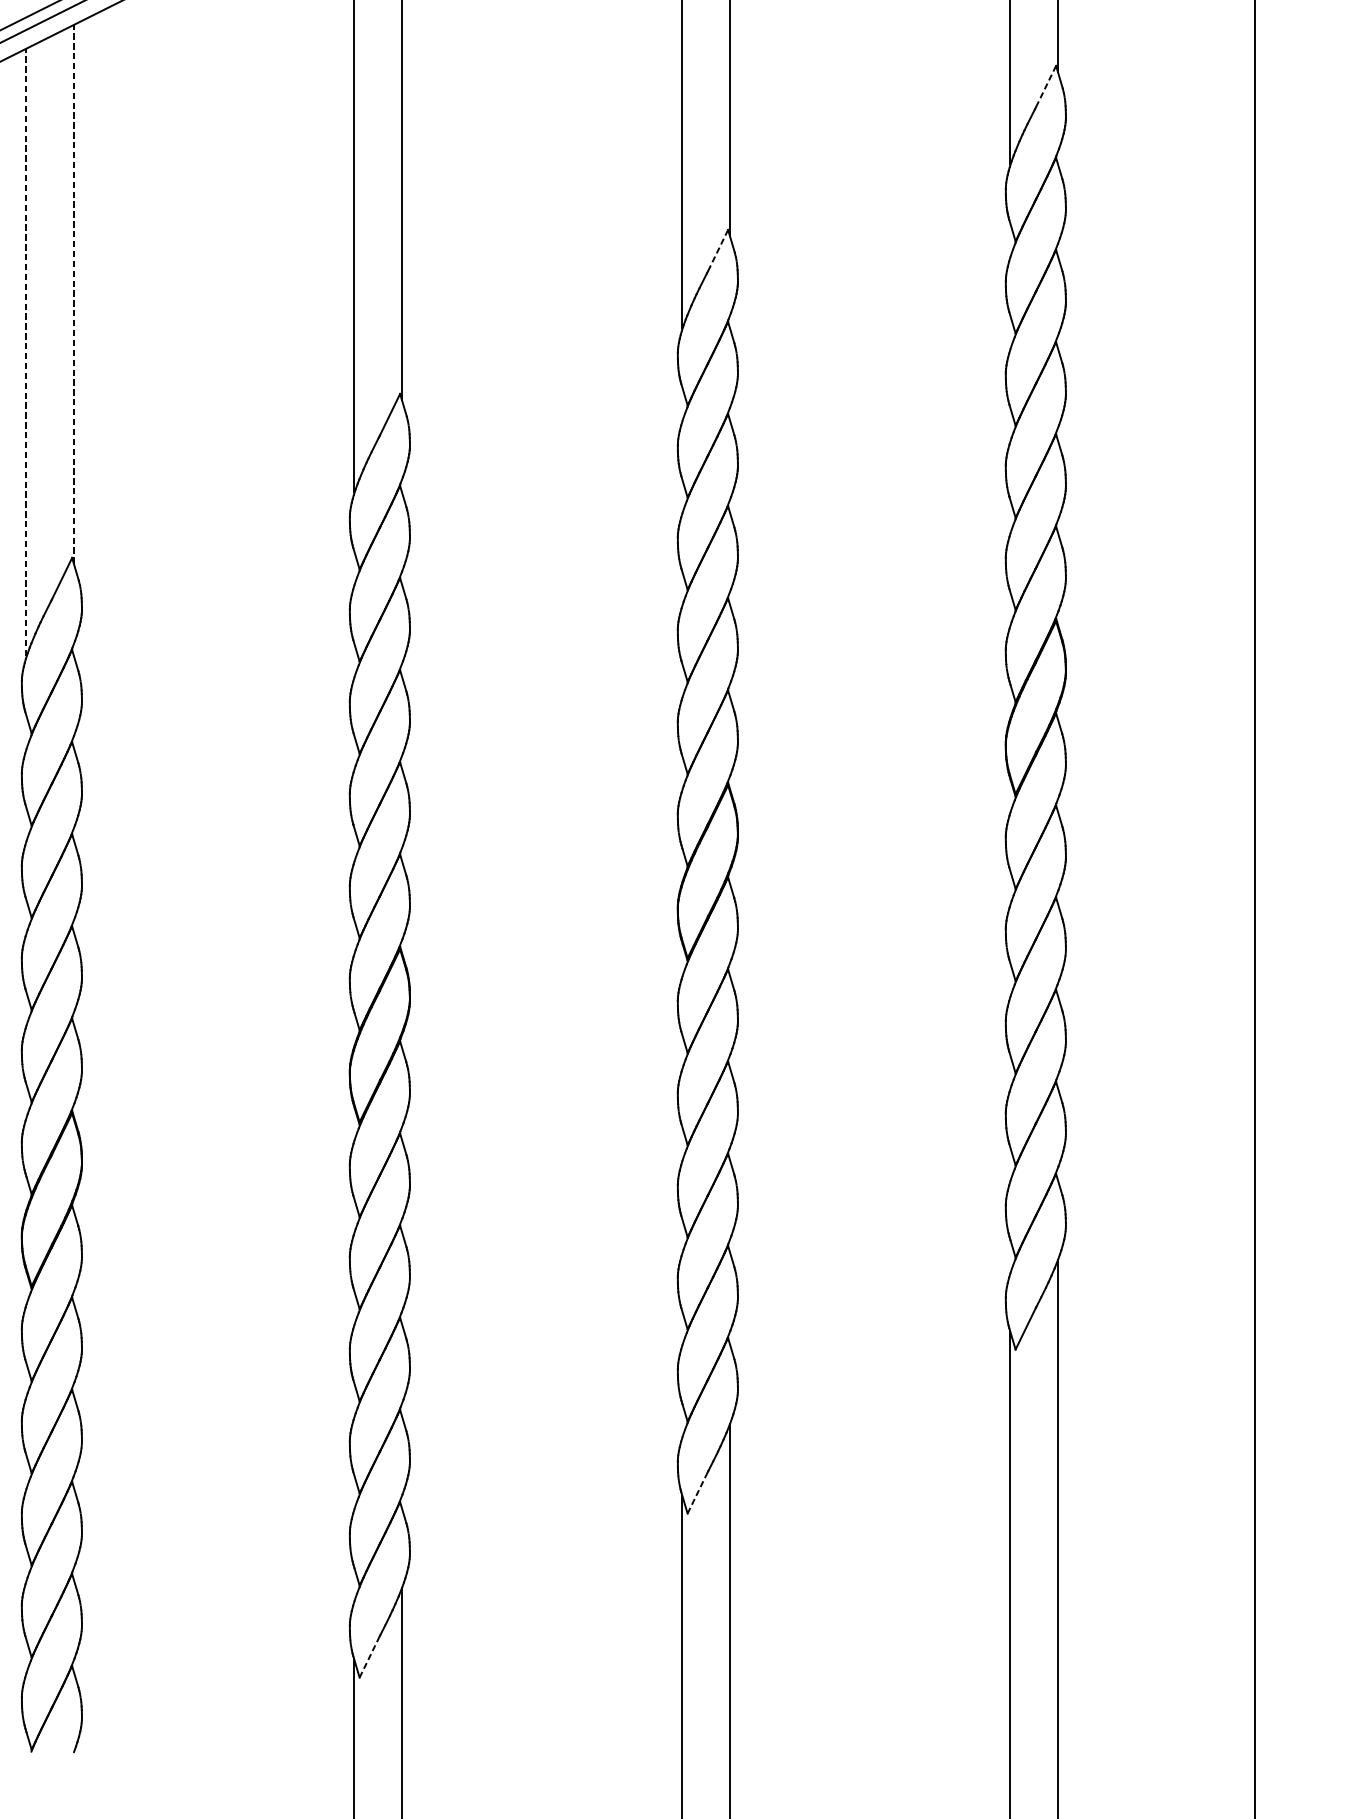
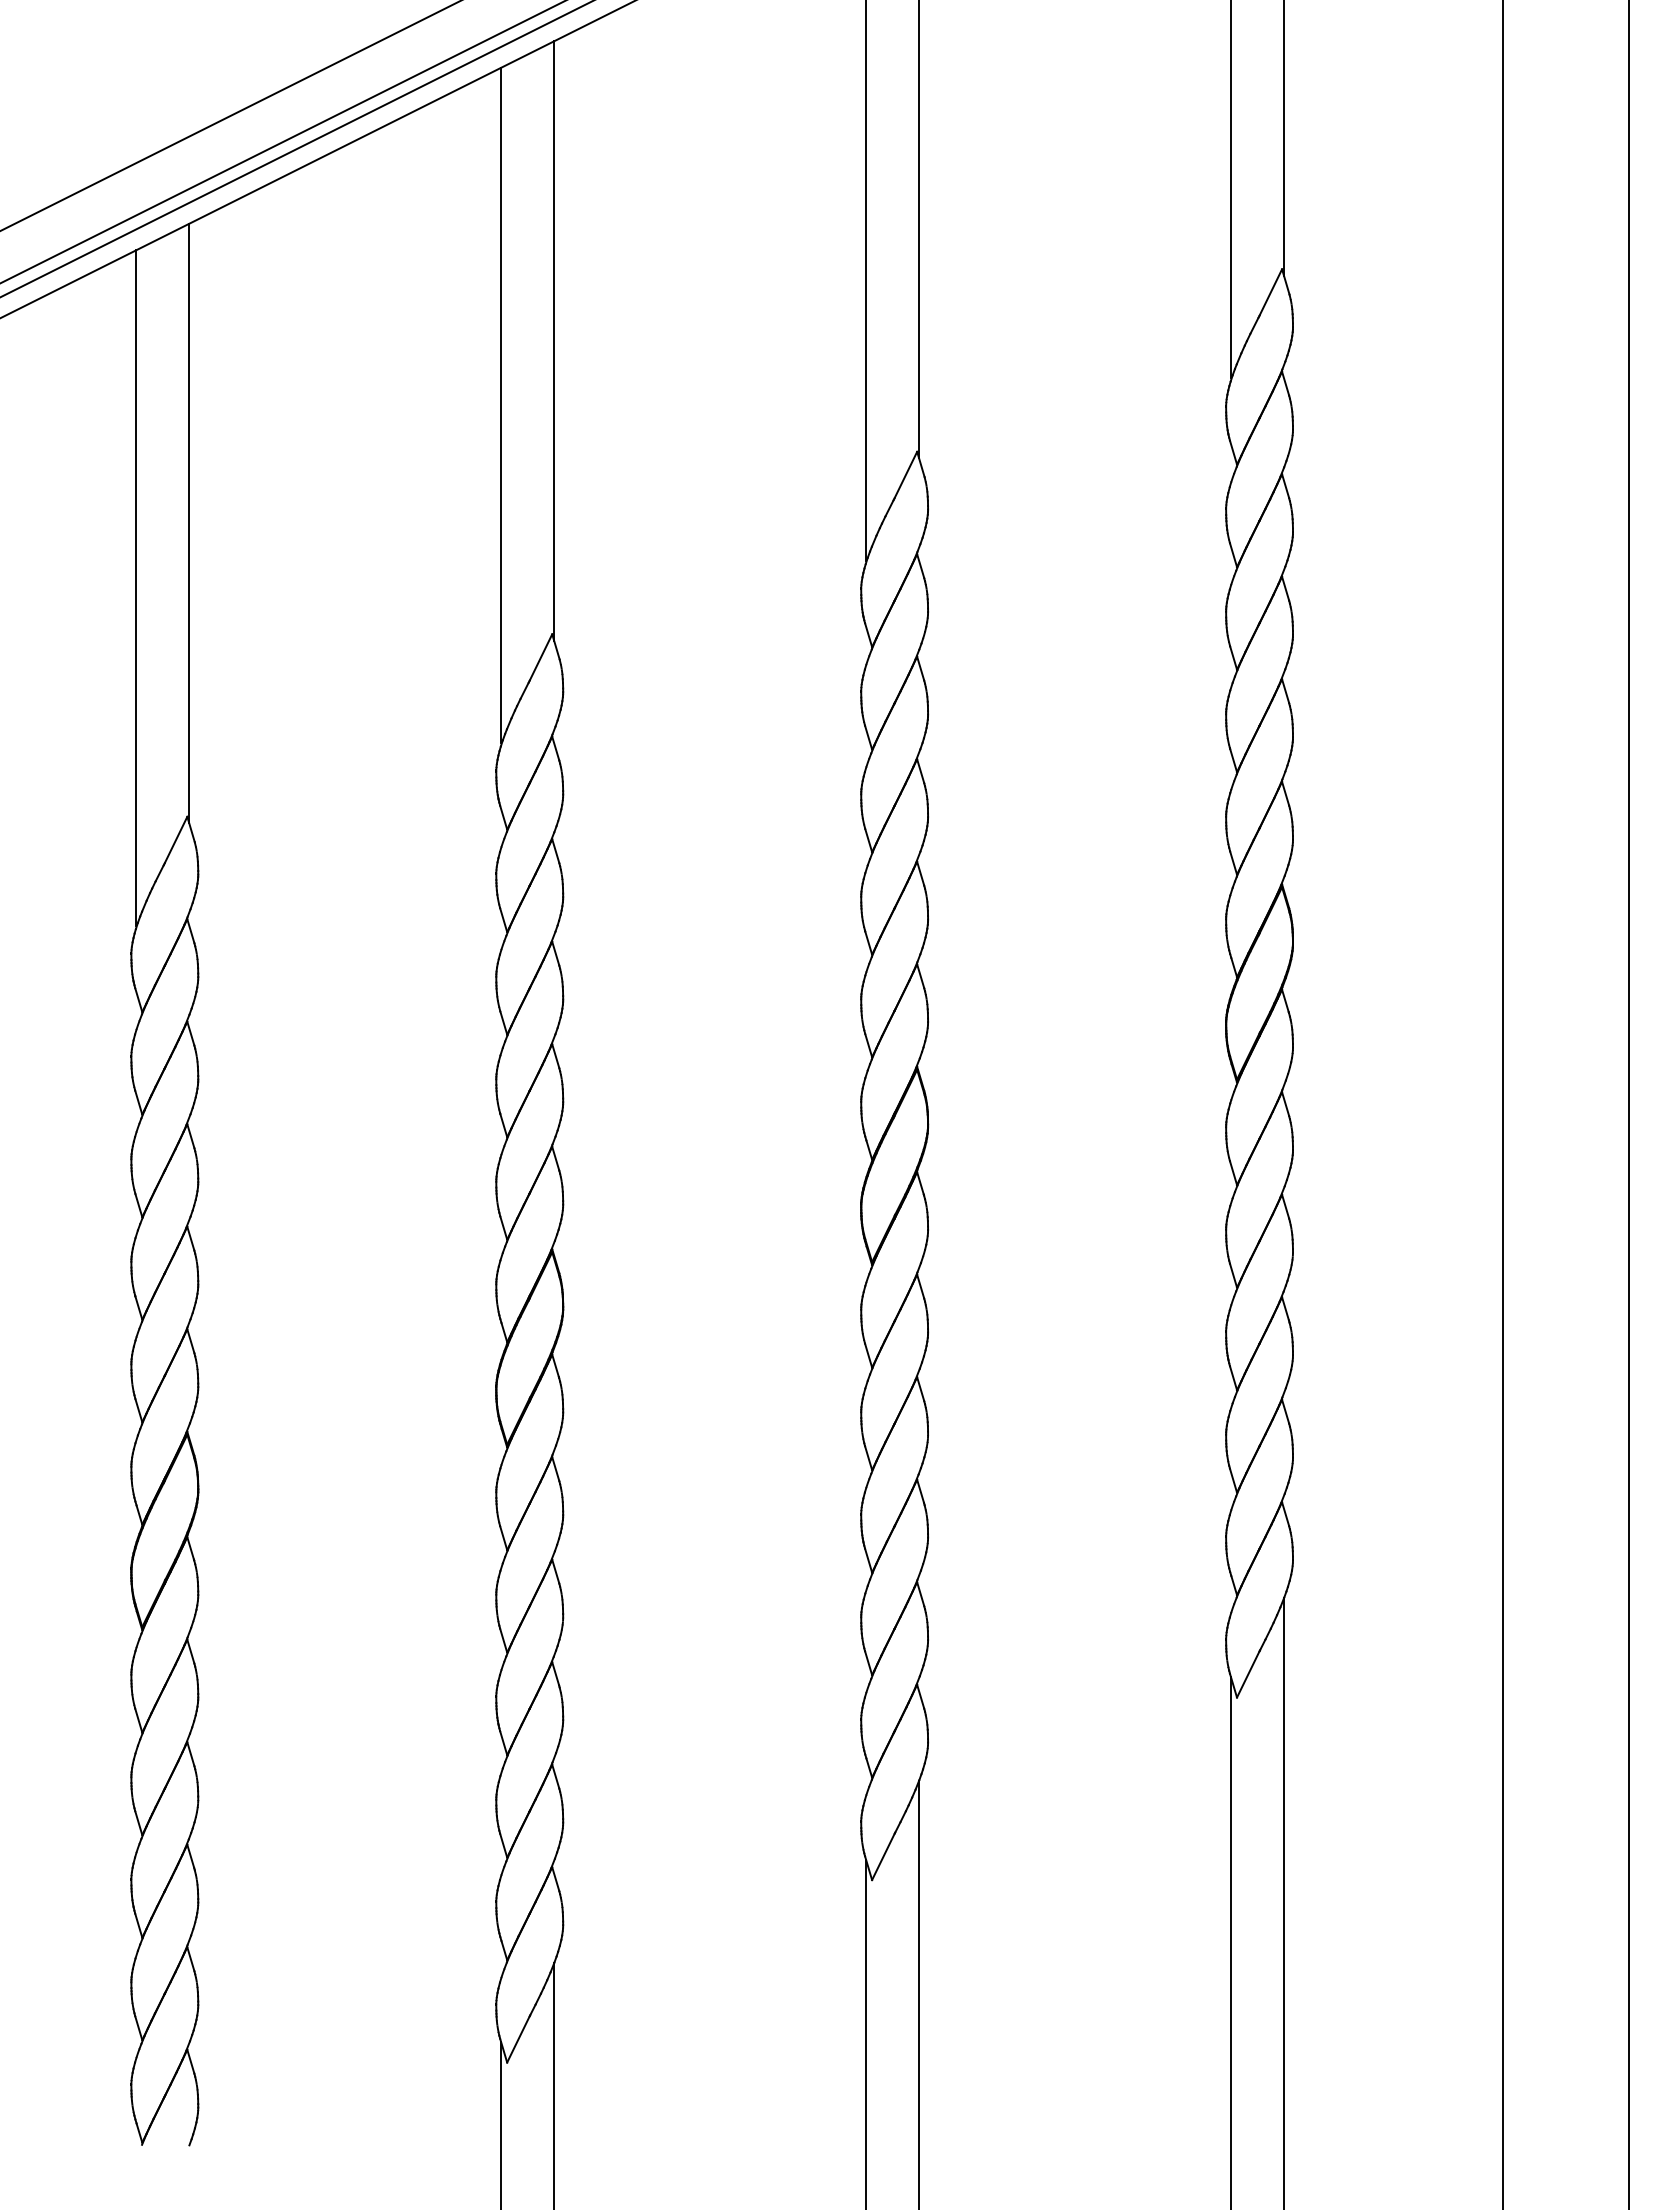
line: (1045, 86) -> (1270, 292), dashed -> solid
line: (717, 250) -> (905, 474), dashed -> solid
line: (74, 294) -> (189, 523), dashed -> solid
line: (26, 352) -> (136, 588), dashed -> solid
line: (697, 1492) -> (883, 1856), dashed -> solid
line: (369, 1656) -> (518, 2039), dashed -> solid

